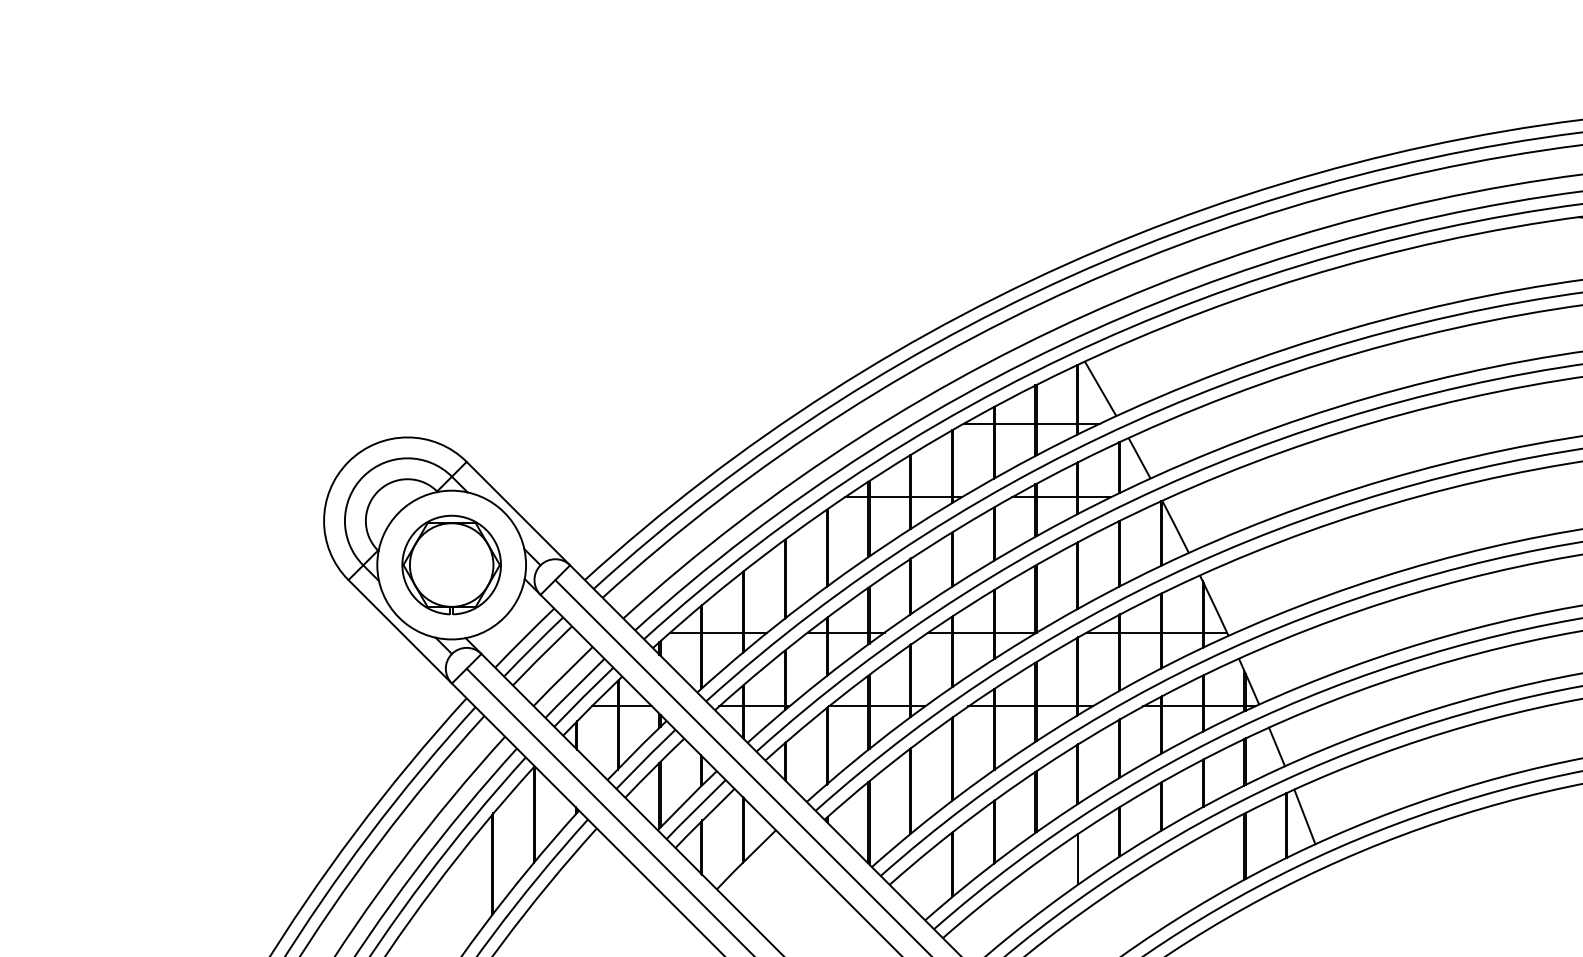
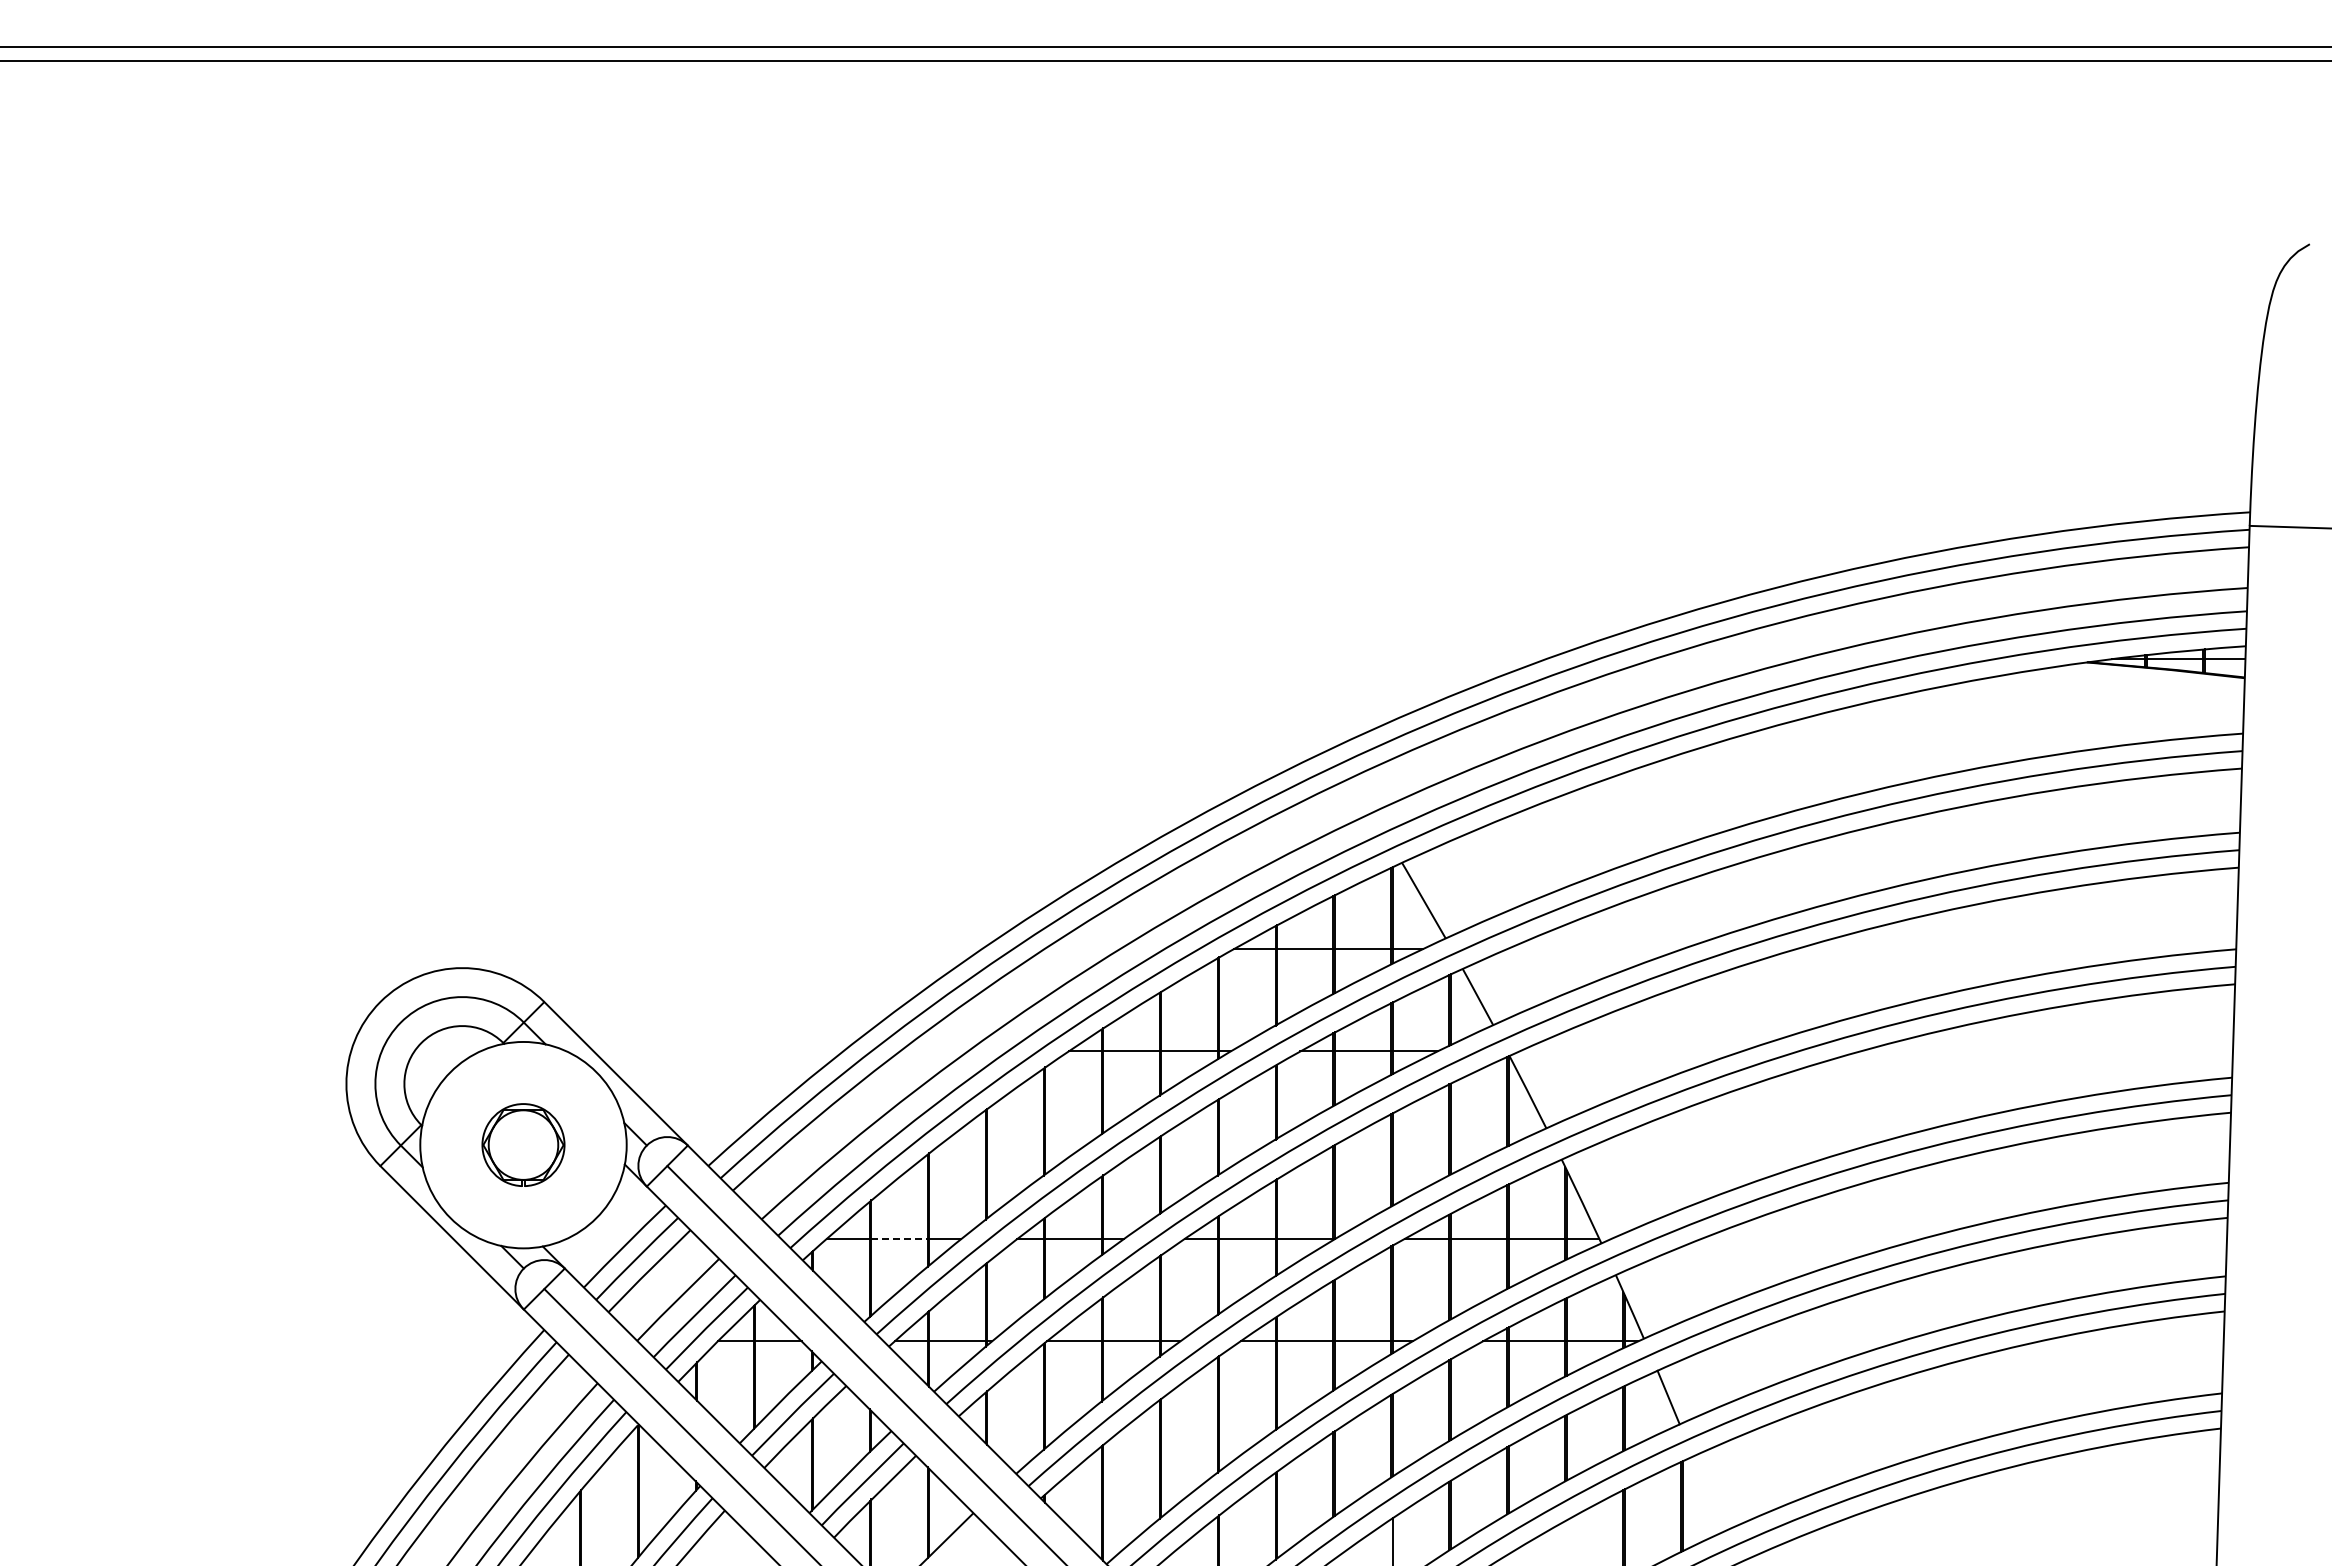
part: (451, 564) -> (523, 1144), size x0.6
line: (723, 632) -> (900, 1238), solid -> dashed
line: (1304, 816) -> (1706, 1494), removed

